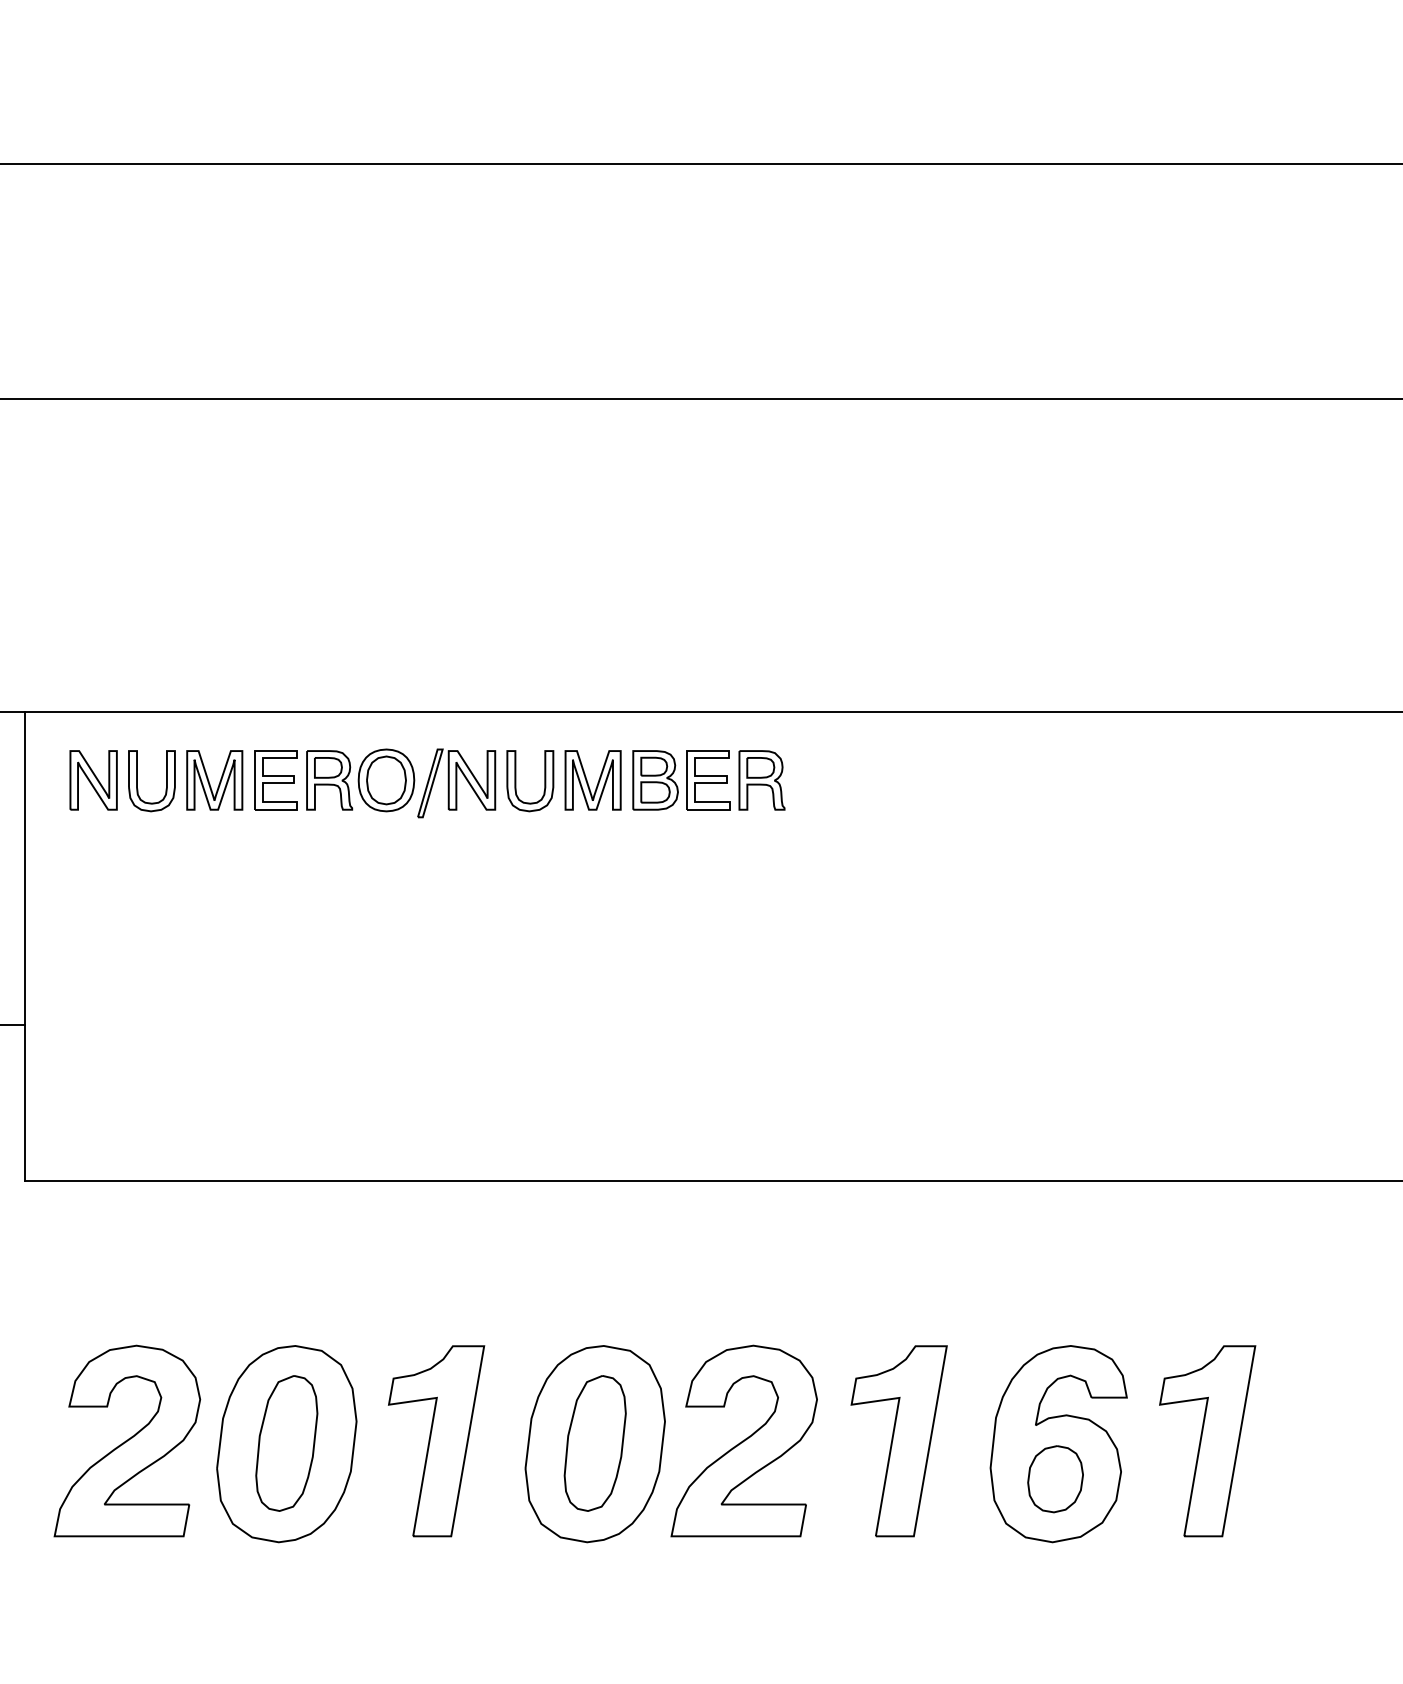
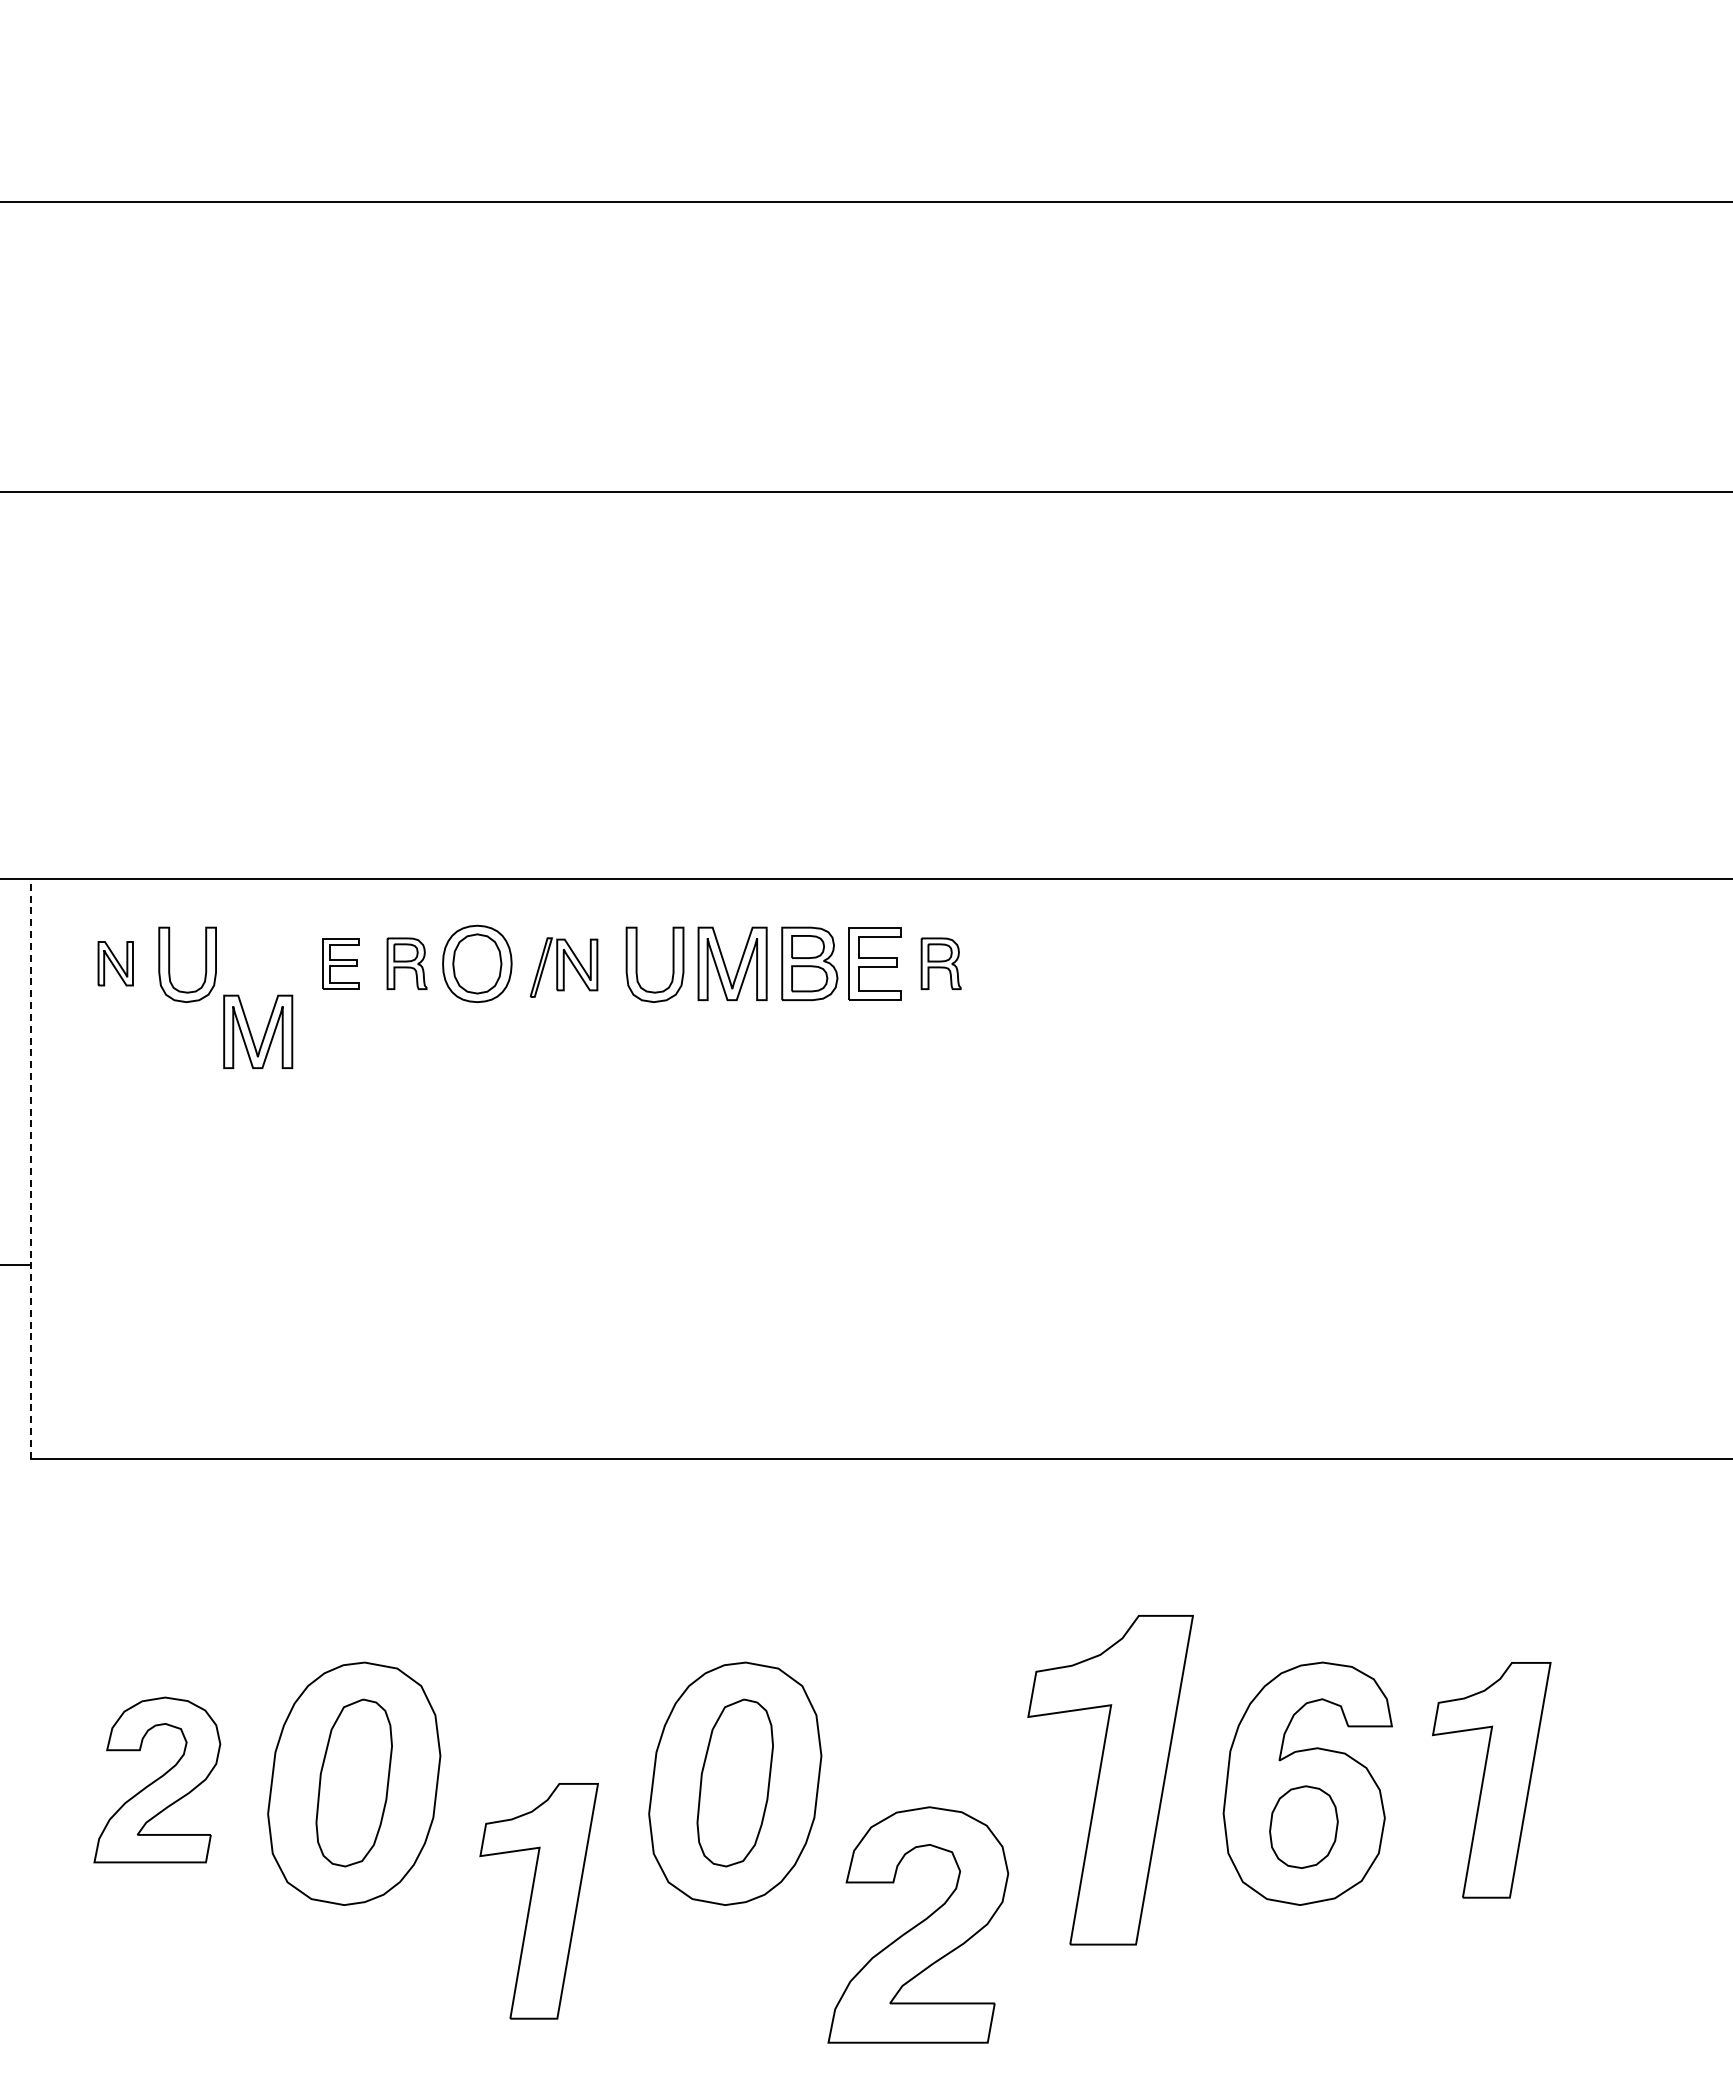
part: (93, 780) -> (115, 963), size x0.6
part: (219, 780) -> (264, 1032), moved
part: (275, 780) -> (340, 963), size x0.7
part: (329, 780) -> (406, 963), size x0.7
part: (761, 780) -> (940, 963), size x0.7
part: (456, 783) -> (563, 967), size x0.7
line: (24, 946) -> (30, 1168), solid -> dashed
part: (127, 1440) -> (157, 1779), size x0.7
part: (744, 1440) -> (918, 1924), moved
part: (435, 1441) -> (538, 1901), moved
part: (899, 1441) -> (1110, 1780), size x1.4

